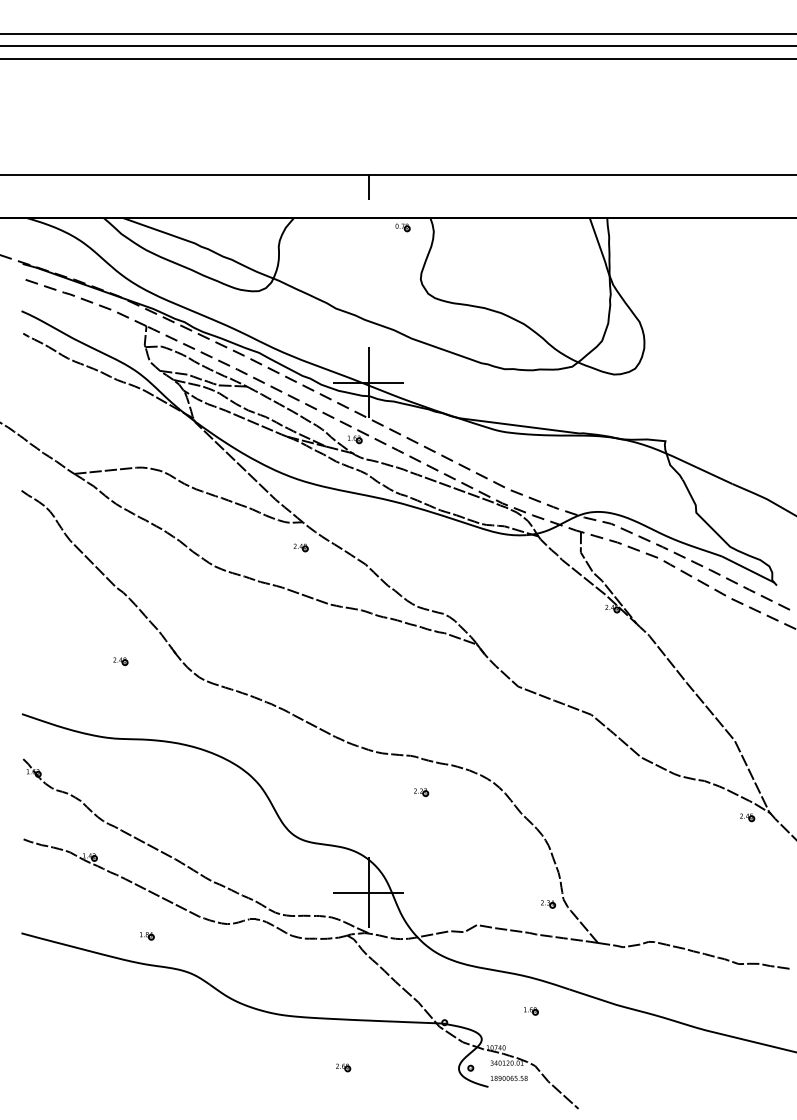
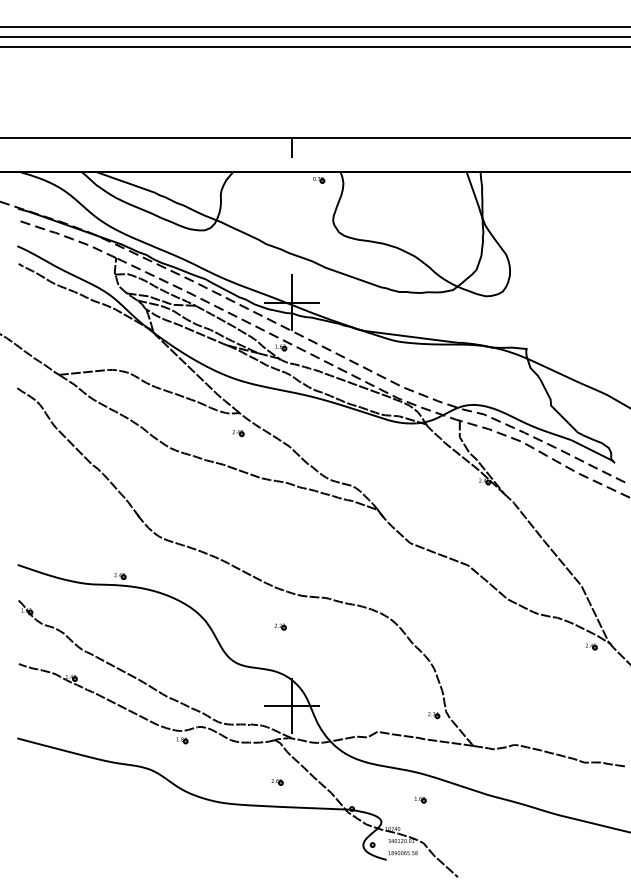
part: (120, 661) -> (120, 576), moved
part: (421, 792) -> (280, 626), moved
part: (147, 936) -> (182, 740), moved
part: (343, 1067) -> (277, 781), moved

